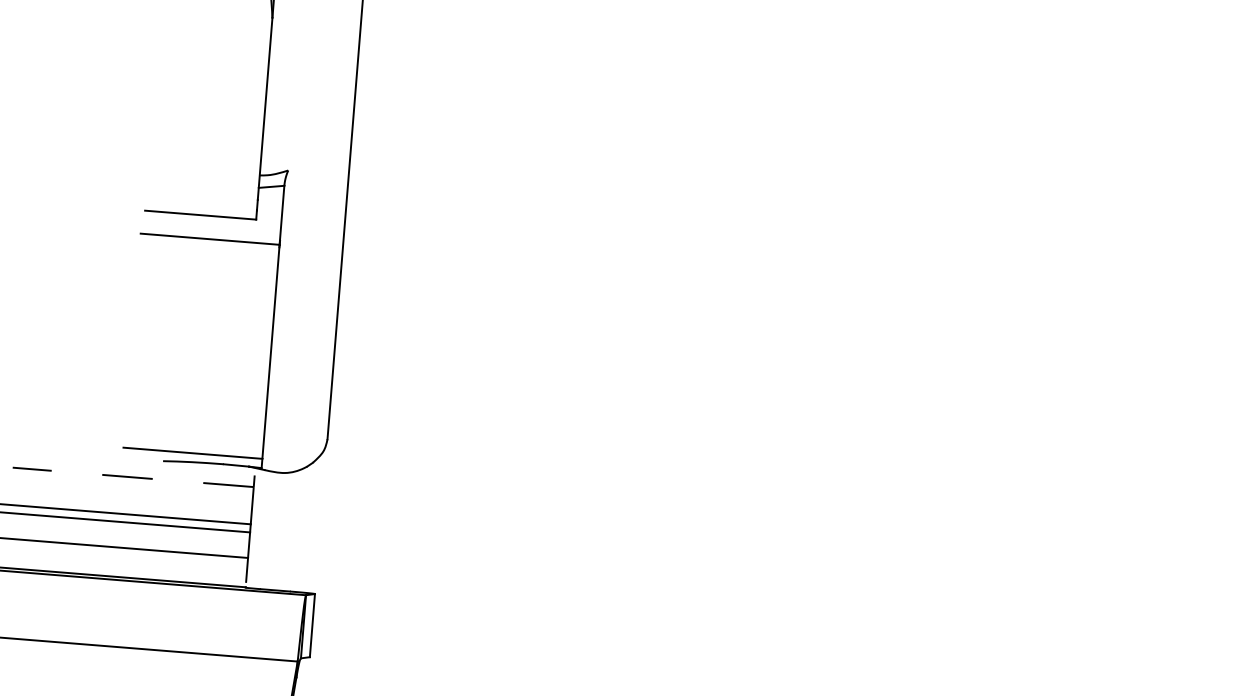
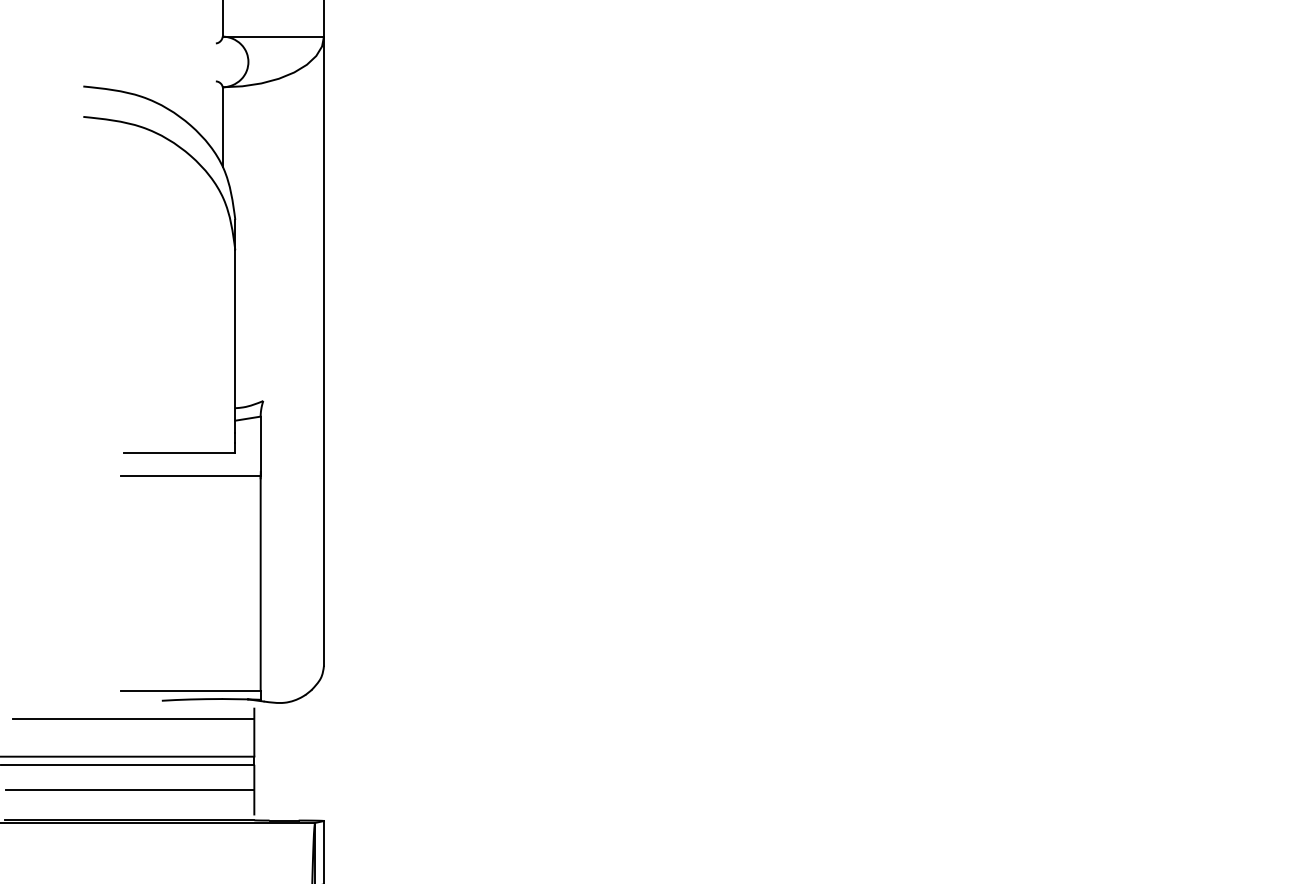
line: (133, 477) -> (133, 719), dashed -> solid

